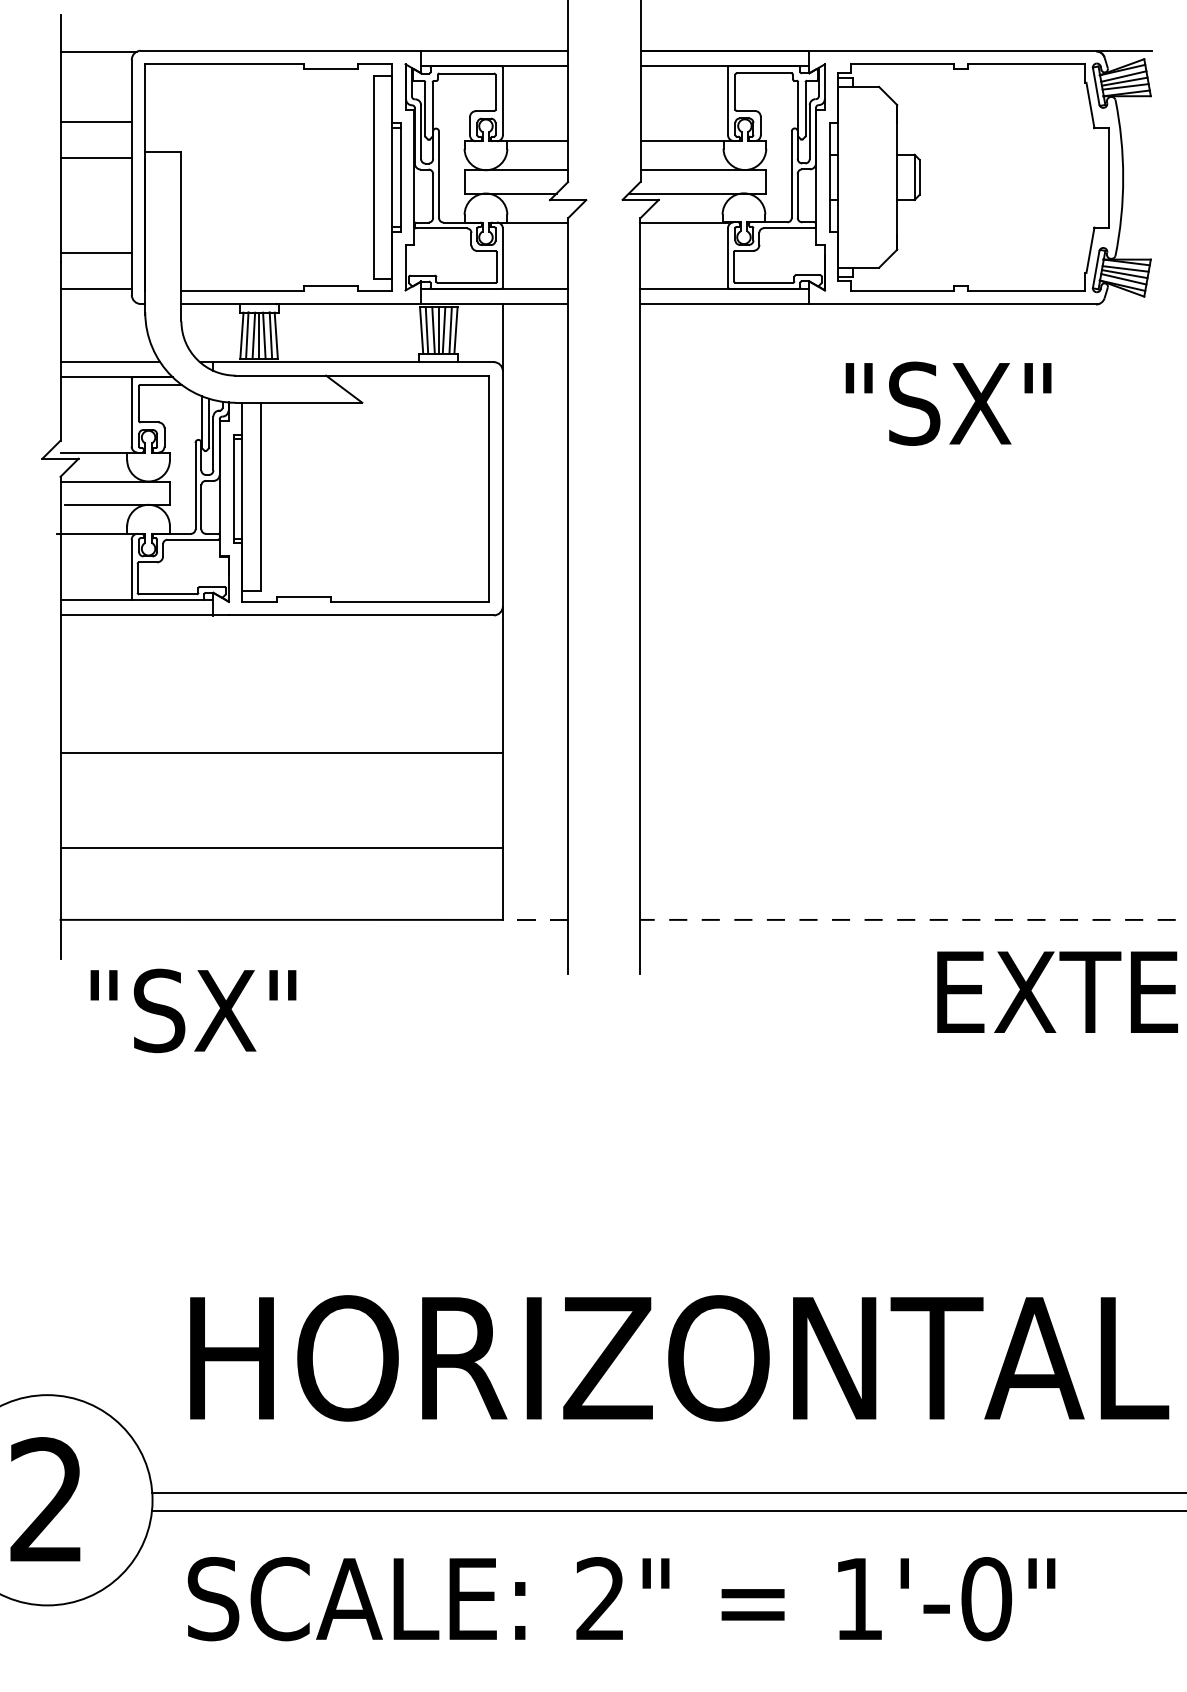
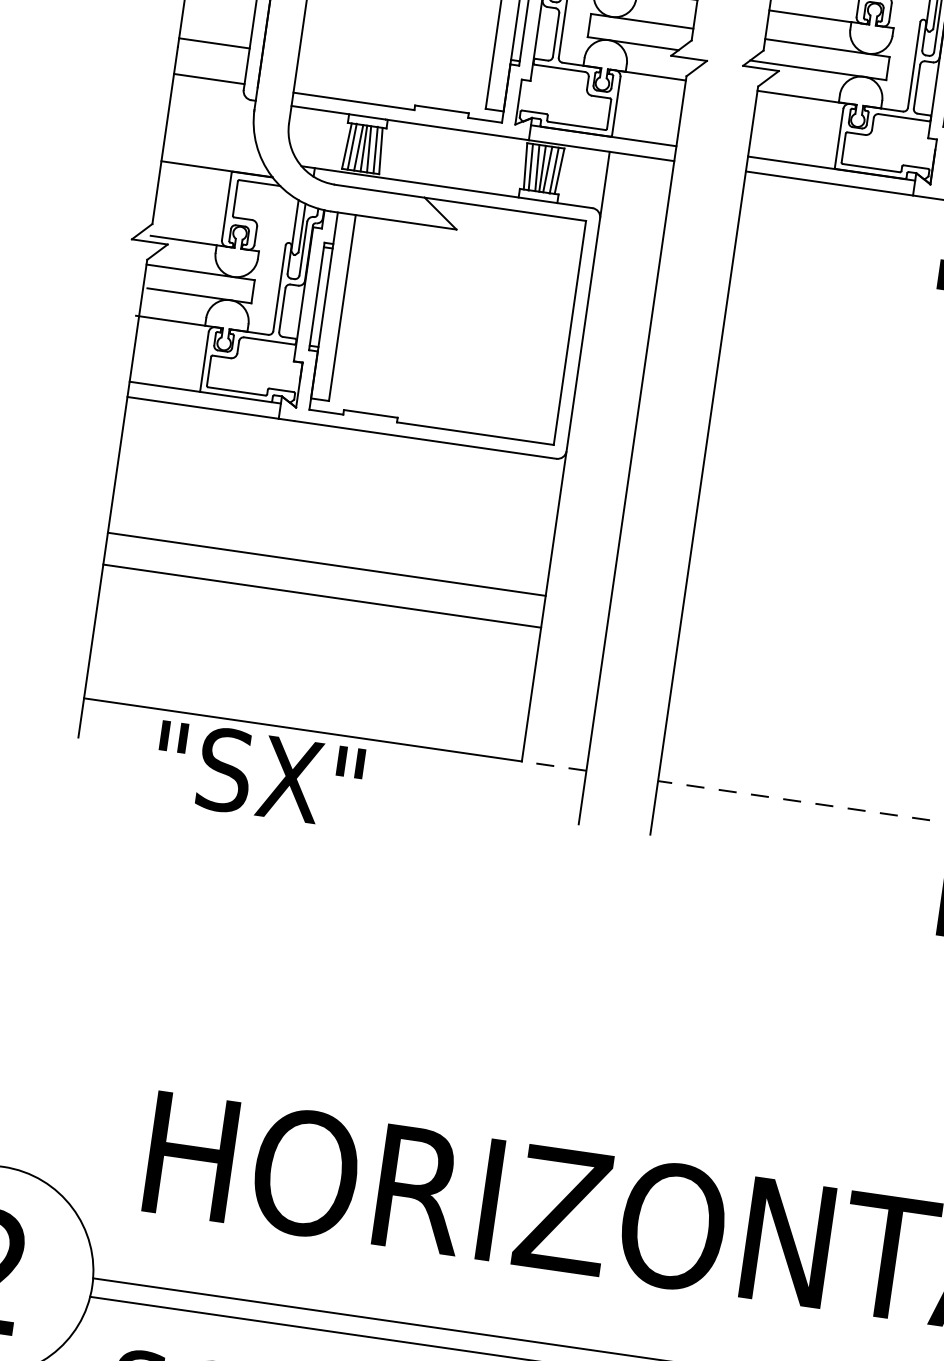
line: (110, 362) -> (213, 153), removed
line: (281, 847) -> (322, 595), moved
text: (193, 1010) -> (258, 774), moved

